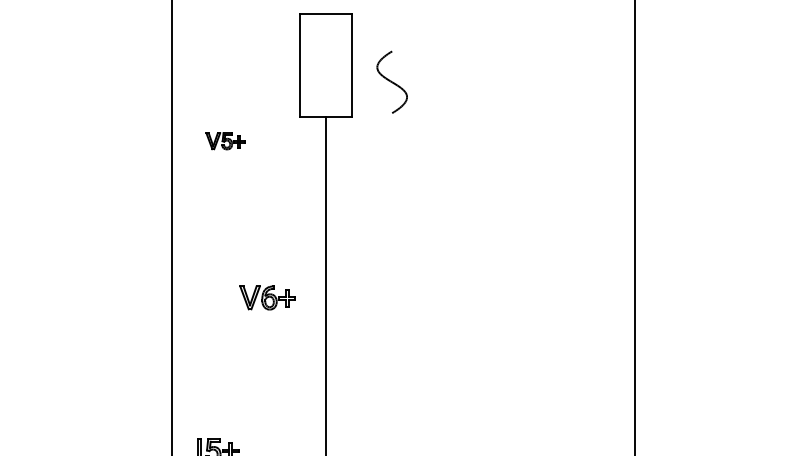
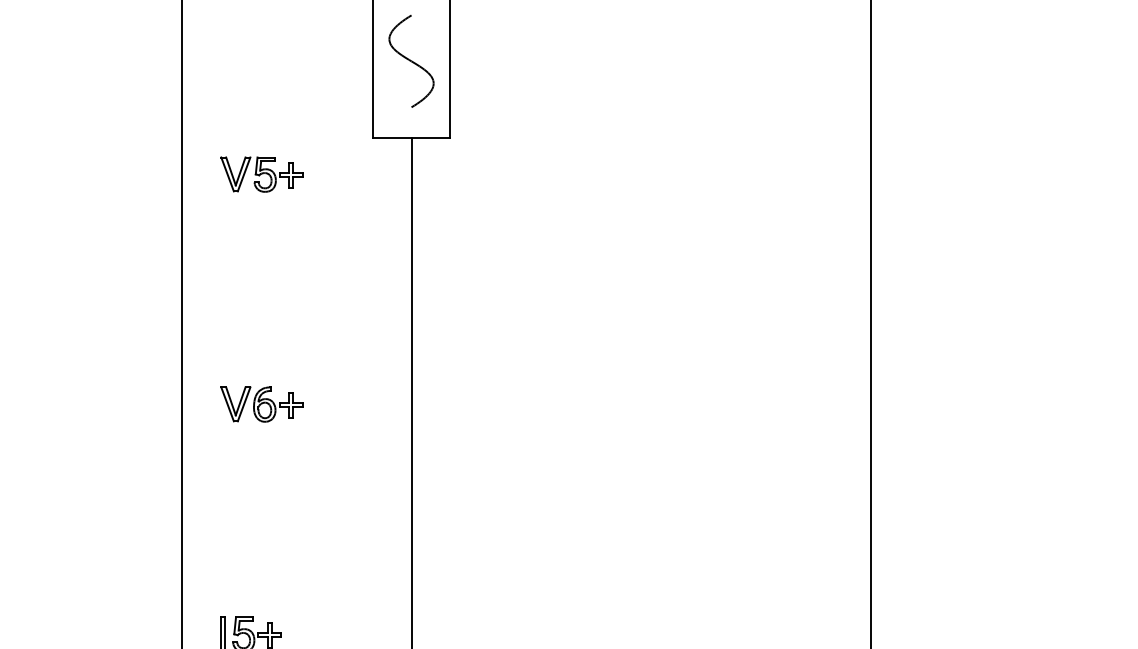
part: (391, 81) -> (410, 60), moved
part: (225, 140) -> (261, 173), size x1.43
part: (267, 297) -> (261, 403), moved

